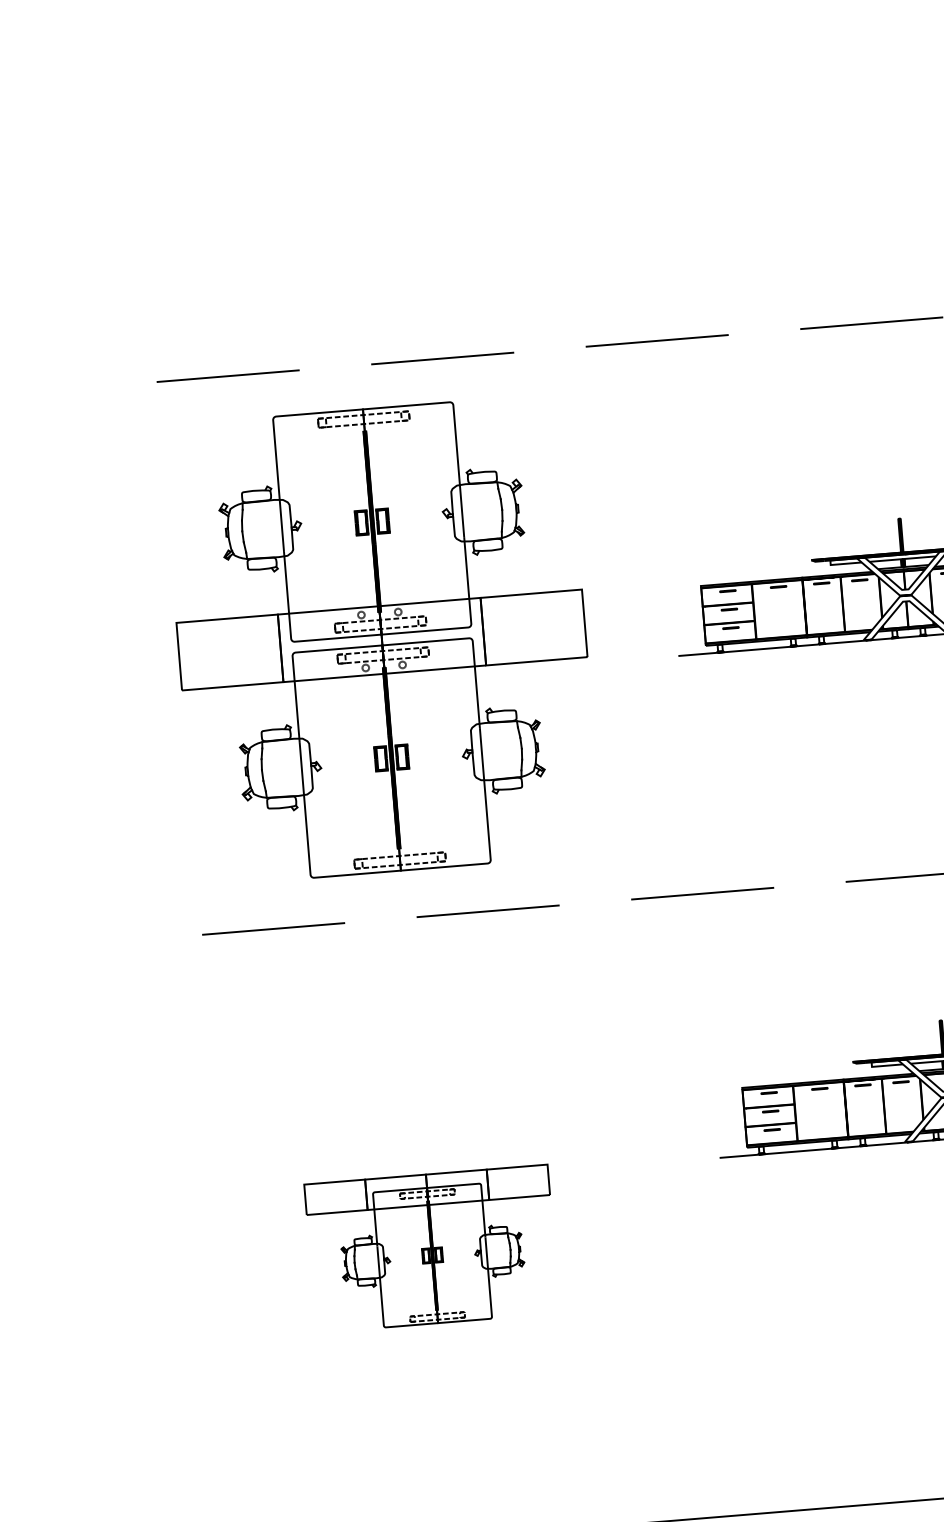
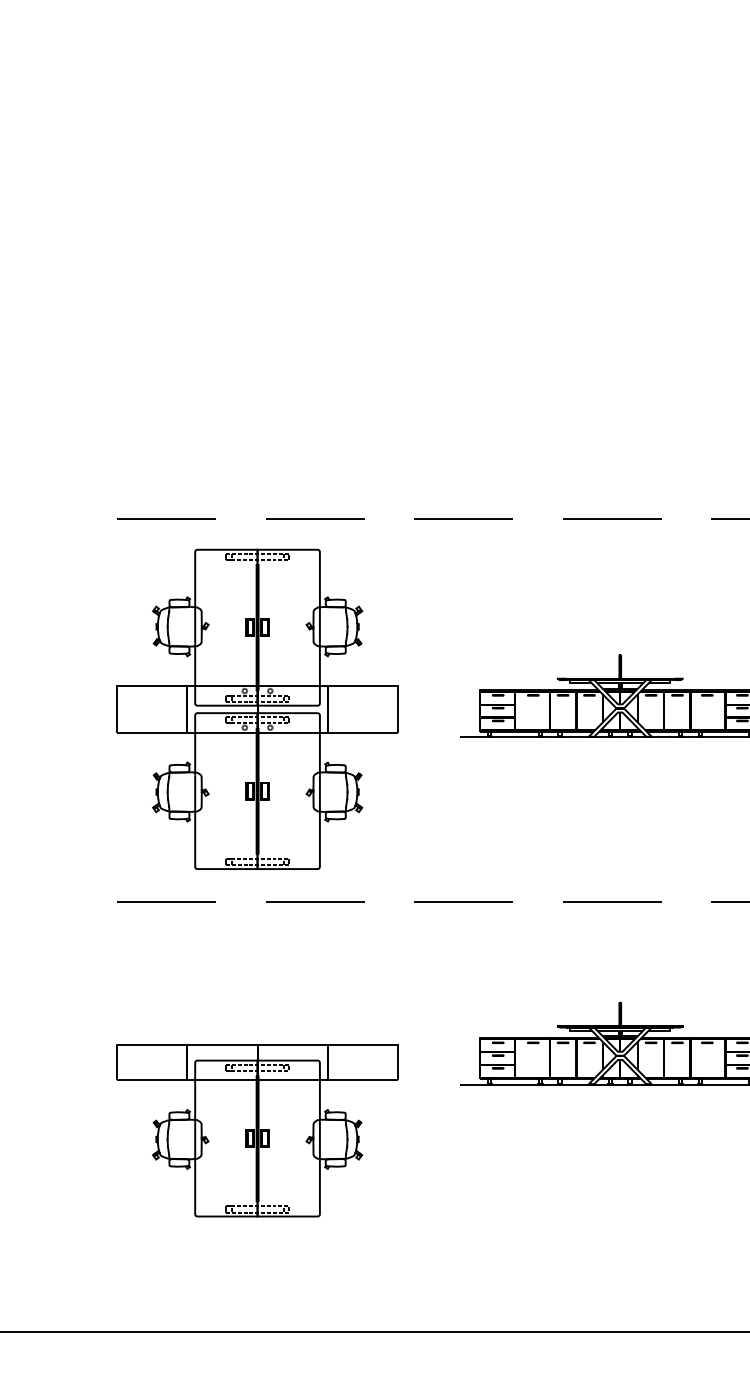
part: (431, 1248) -> (257, 1130), size x1.67

